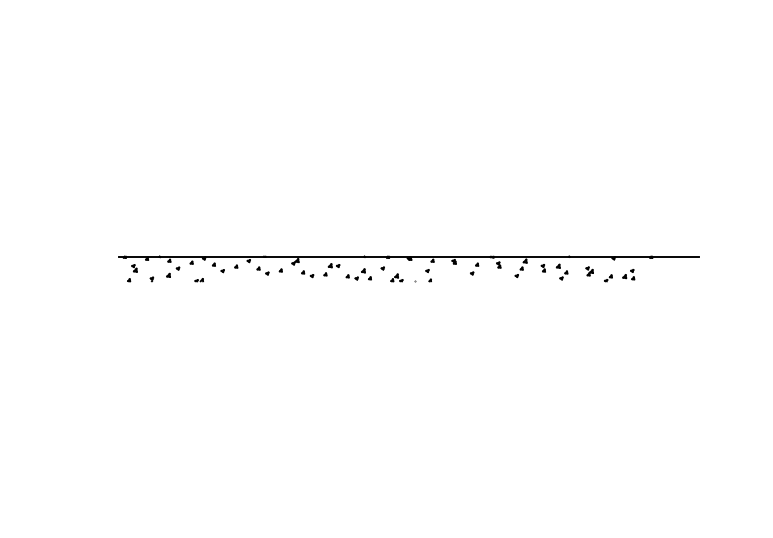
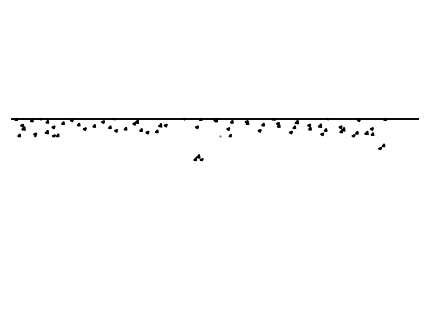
part: (358, 274) -> (179, 131), removed
part: (396, 277) -> (198, 157), moved
part: (198, 280) -> (55, 135), moved
part: (646, 296) -> (381, 146), added

